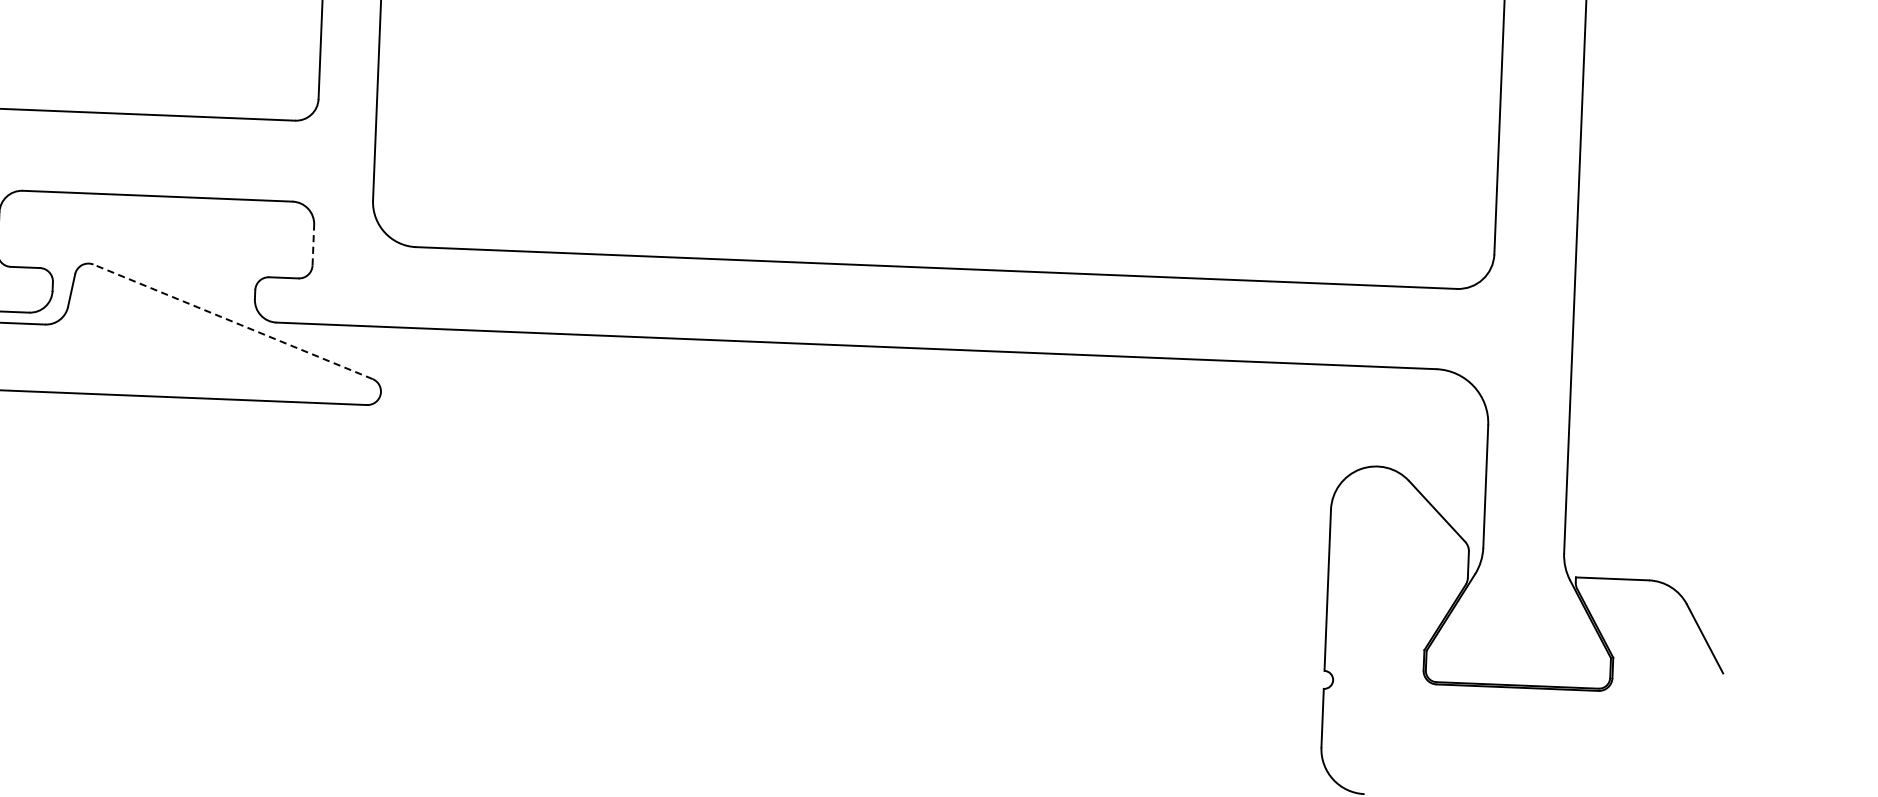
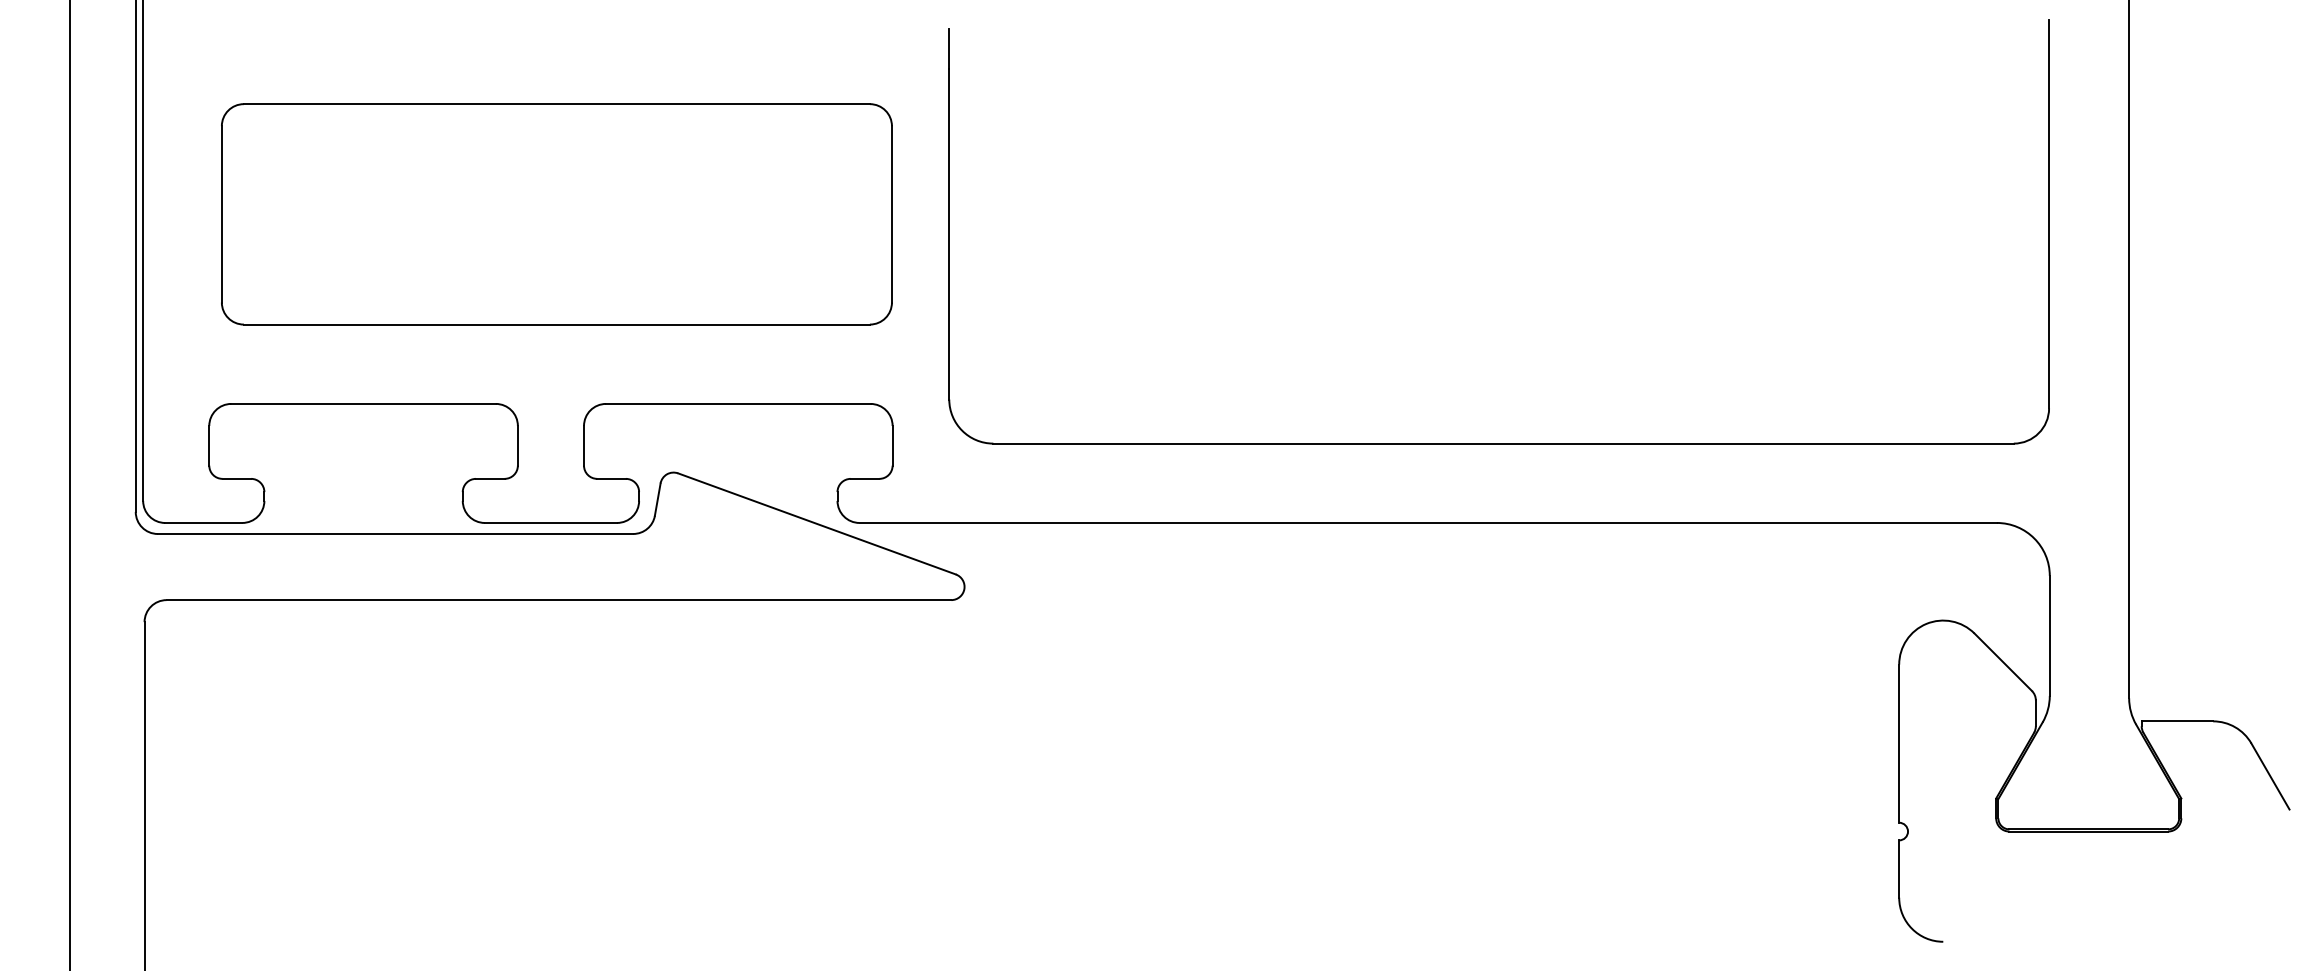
line: (313, 244) -> (892, 445), dashed -> solid
line: (233, 321) -> (817, 523), dashed -> solid

